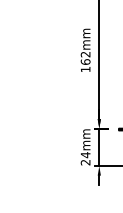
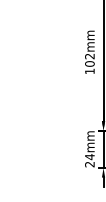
text: (85, 61) -> (89, 63), 162mm -> 102mm

